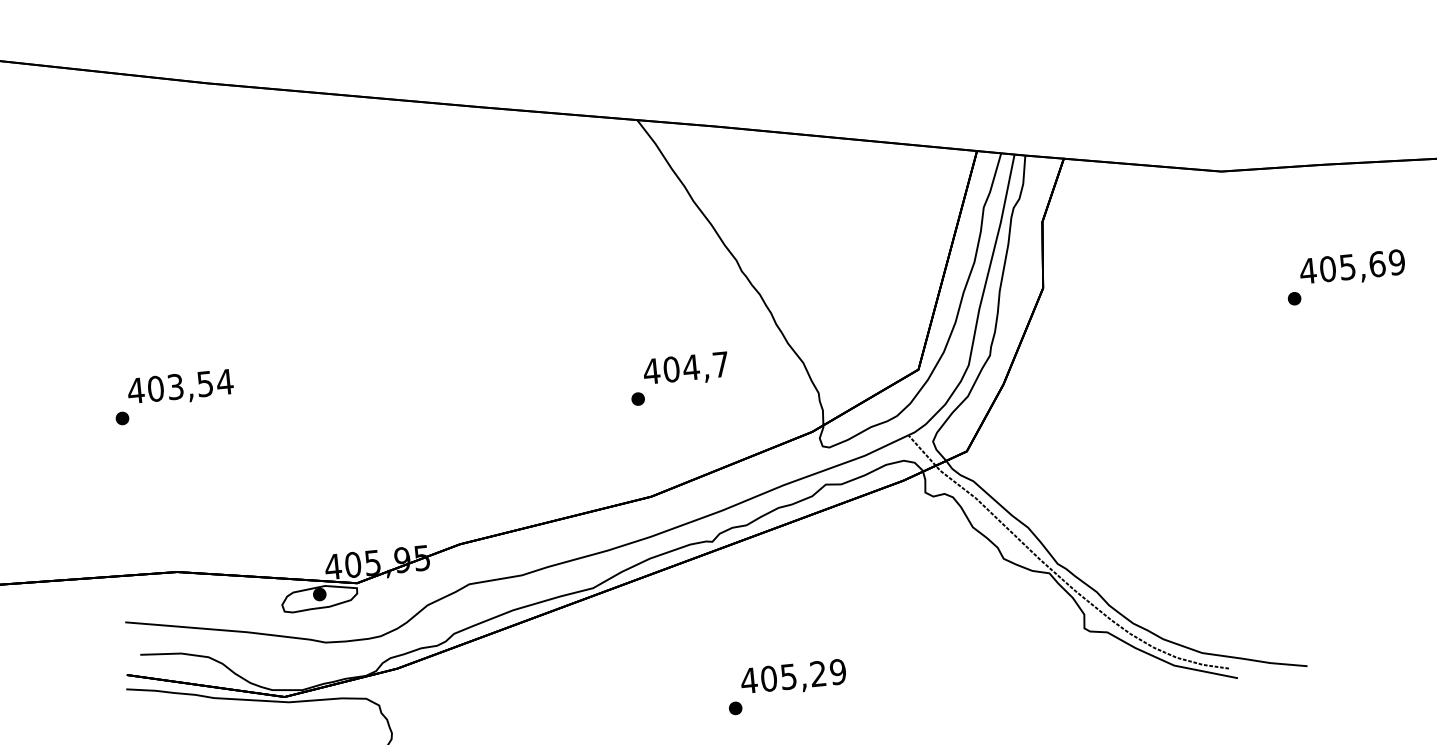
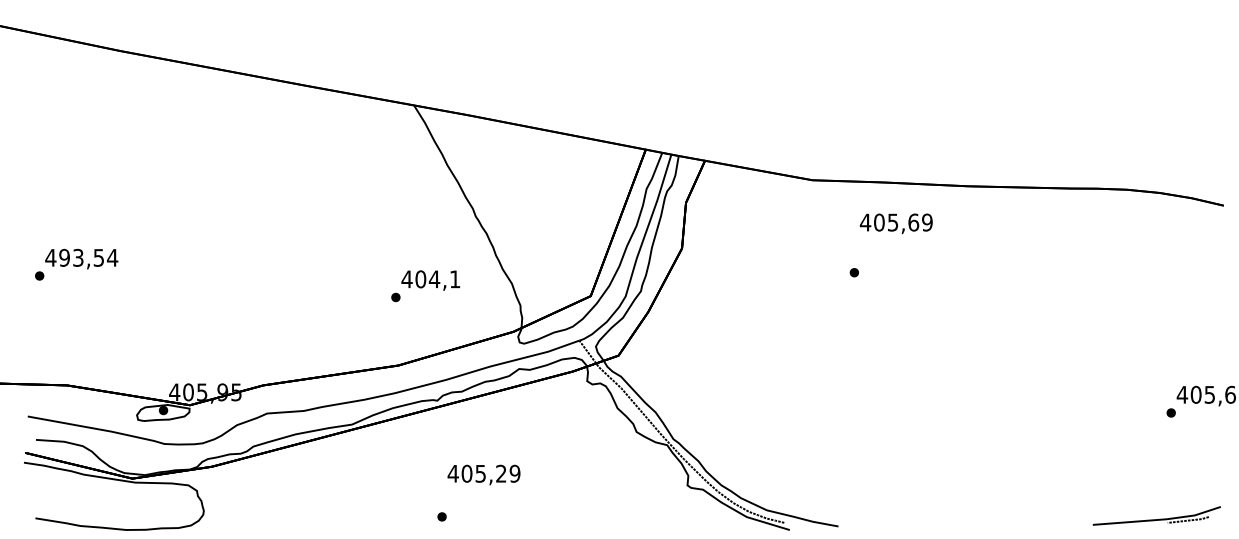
text: (1351, 268) -> (895, 223), moved
text: (721, 364) -> (455, 279), 404,7 -> 404,1
text: (155, 388) -> (64, 257), 403,54 -> 493,54
text: (792, 677) -> (483, 474), moved

